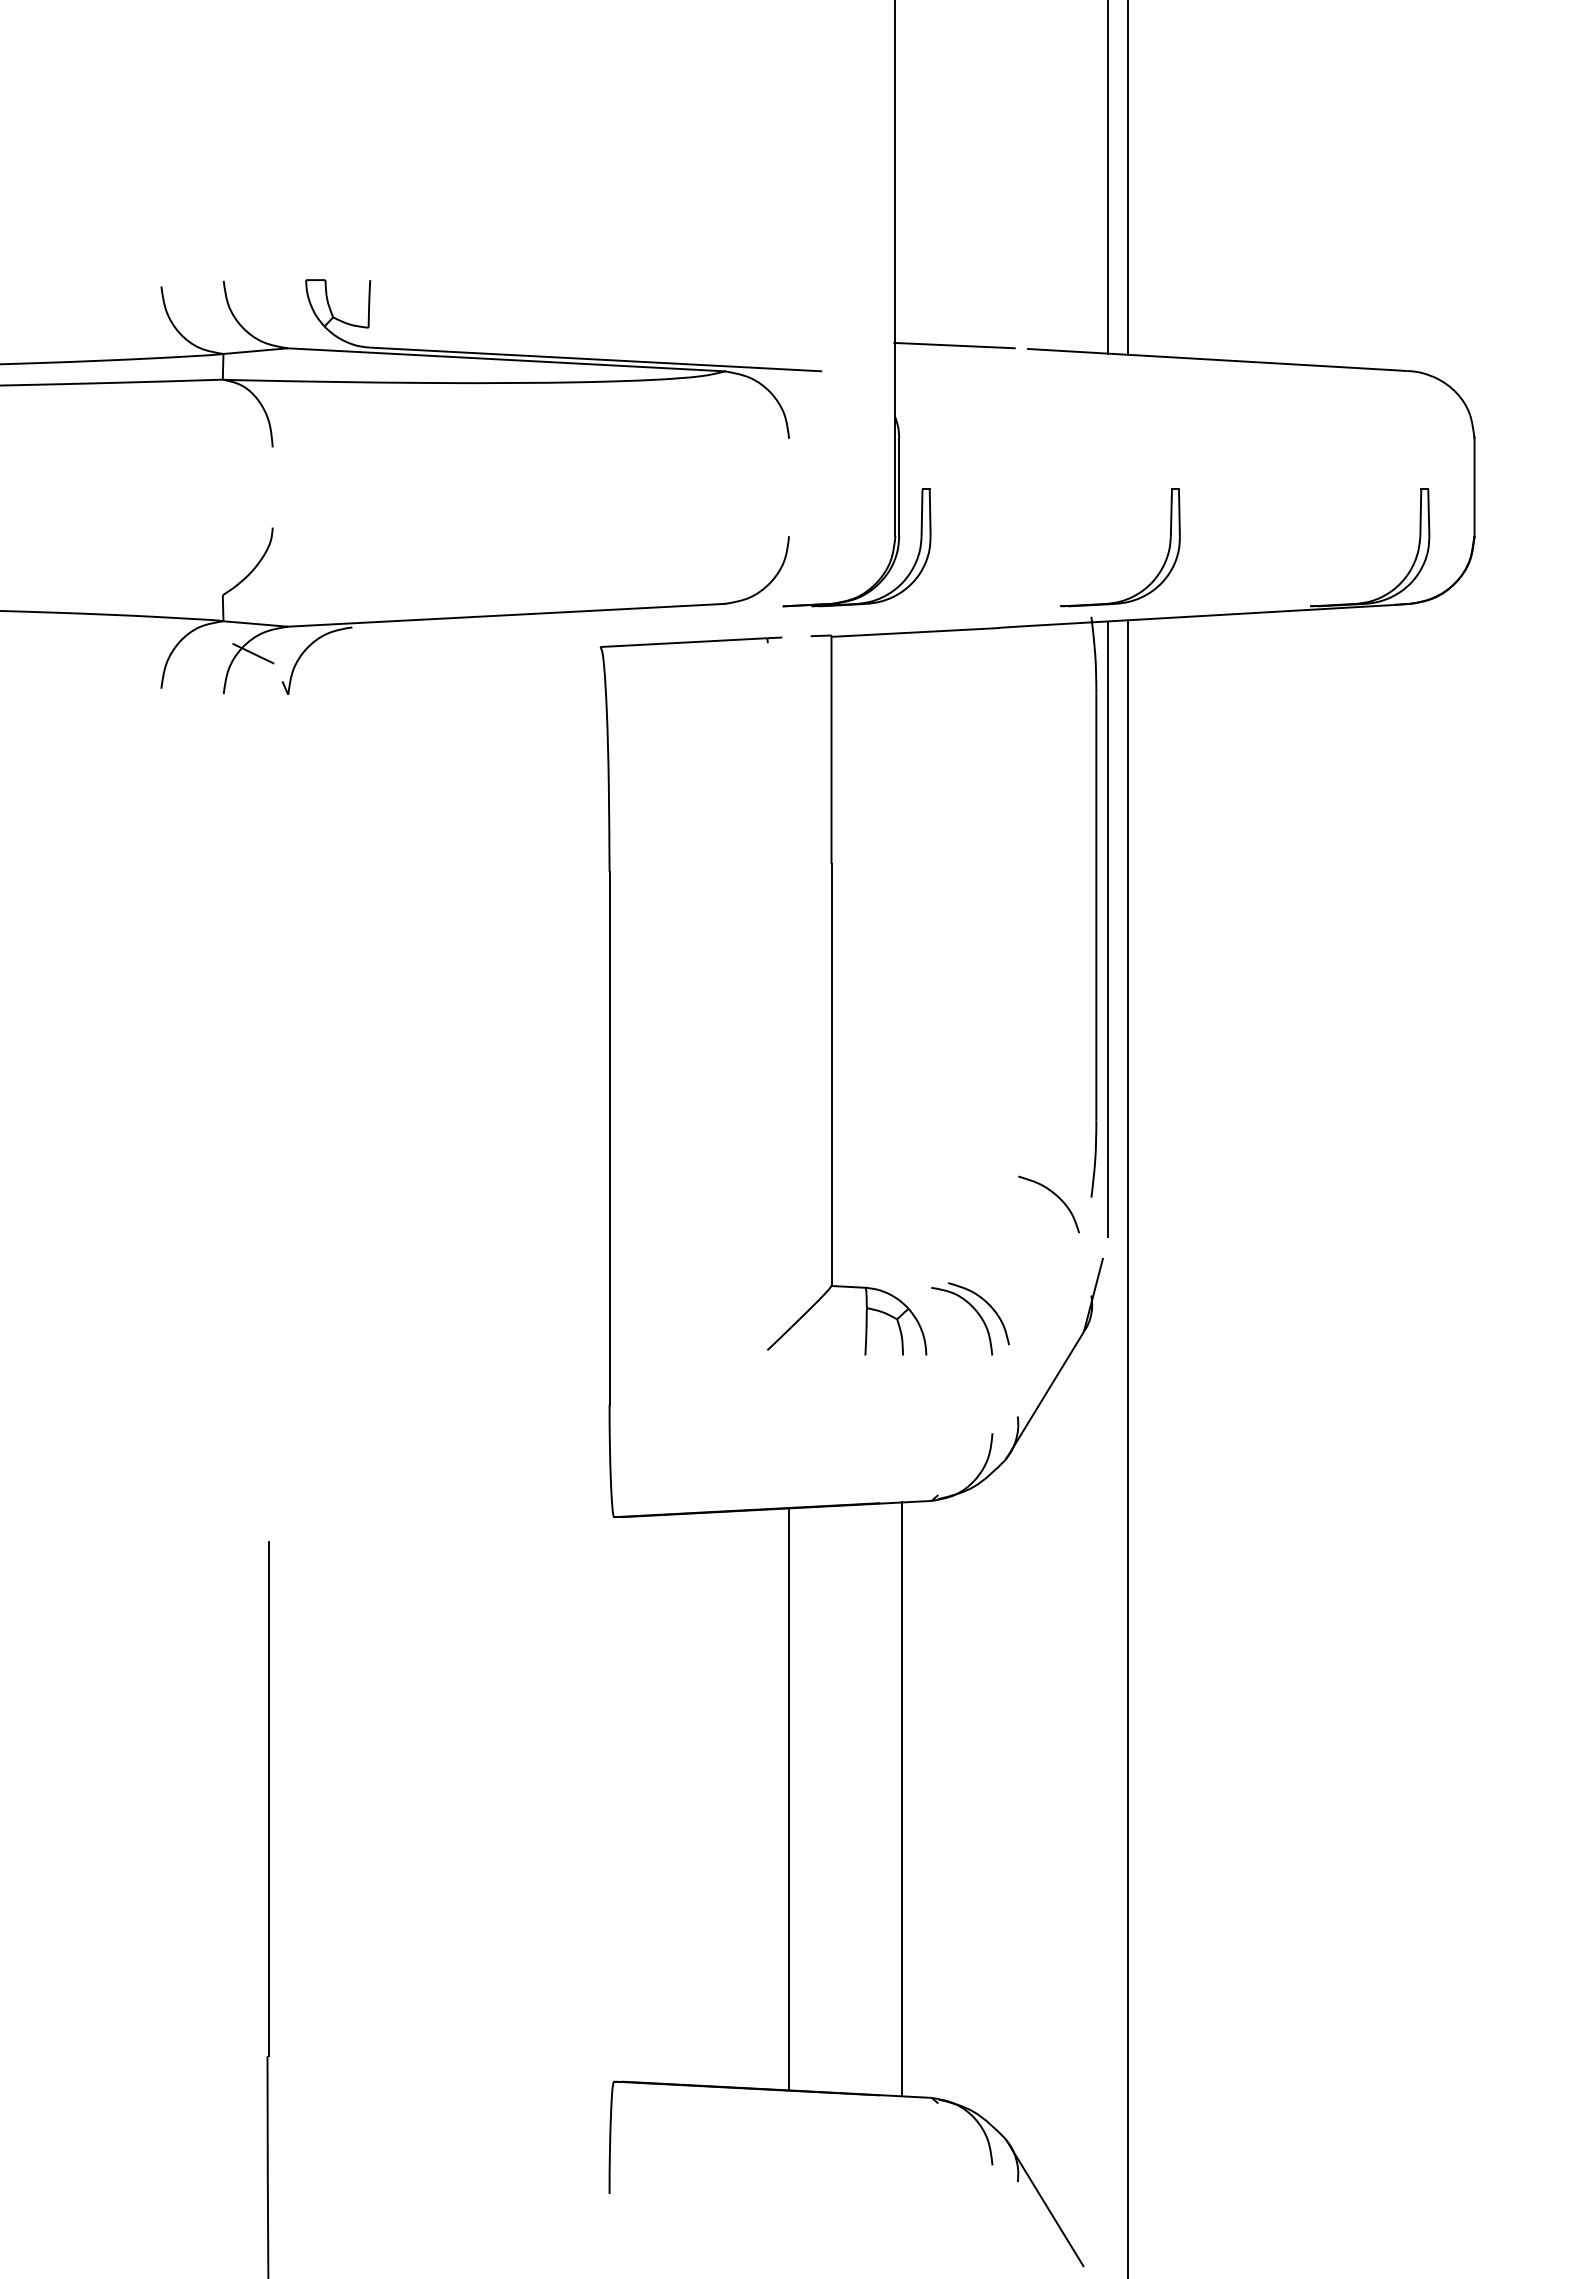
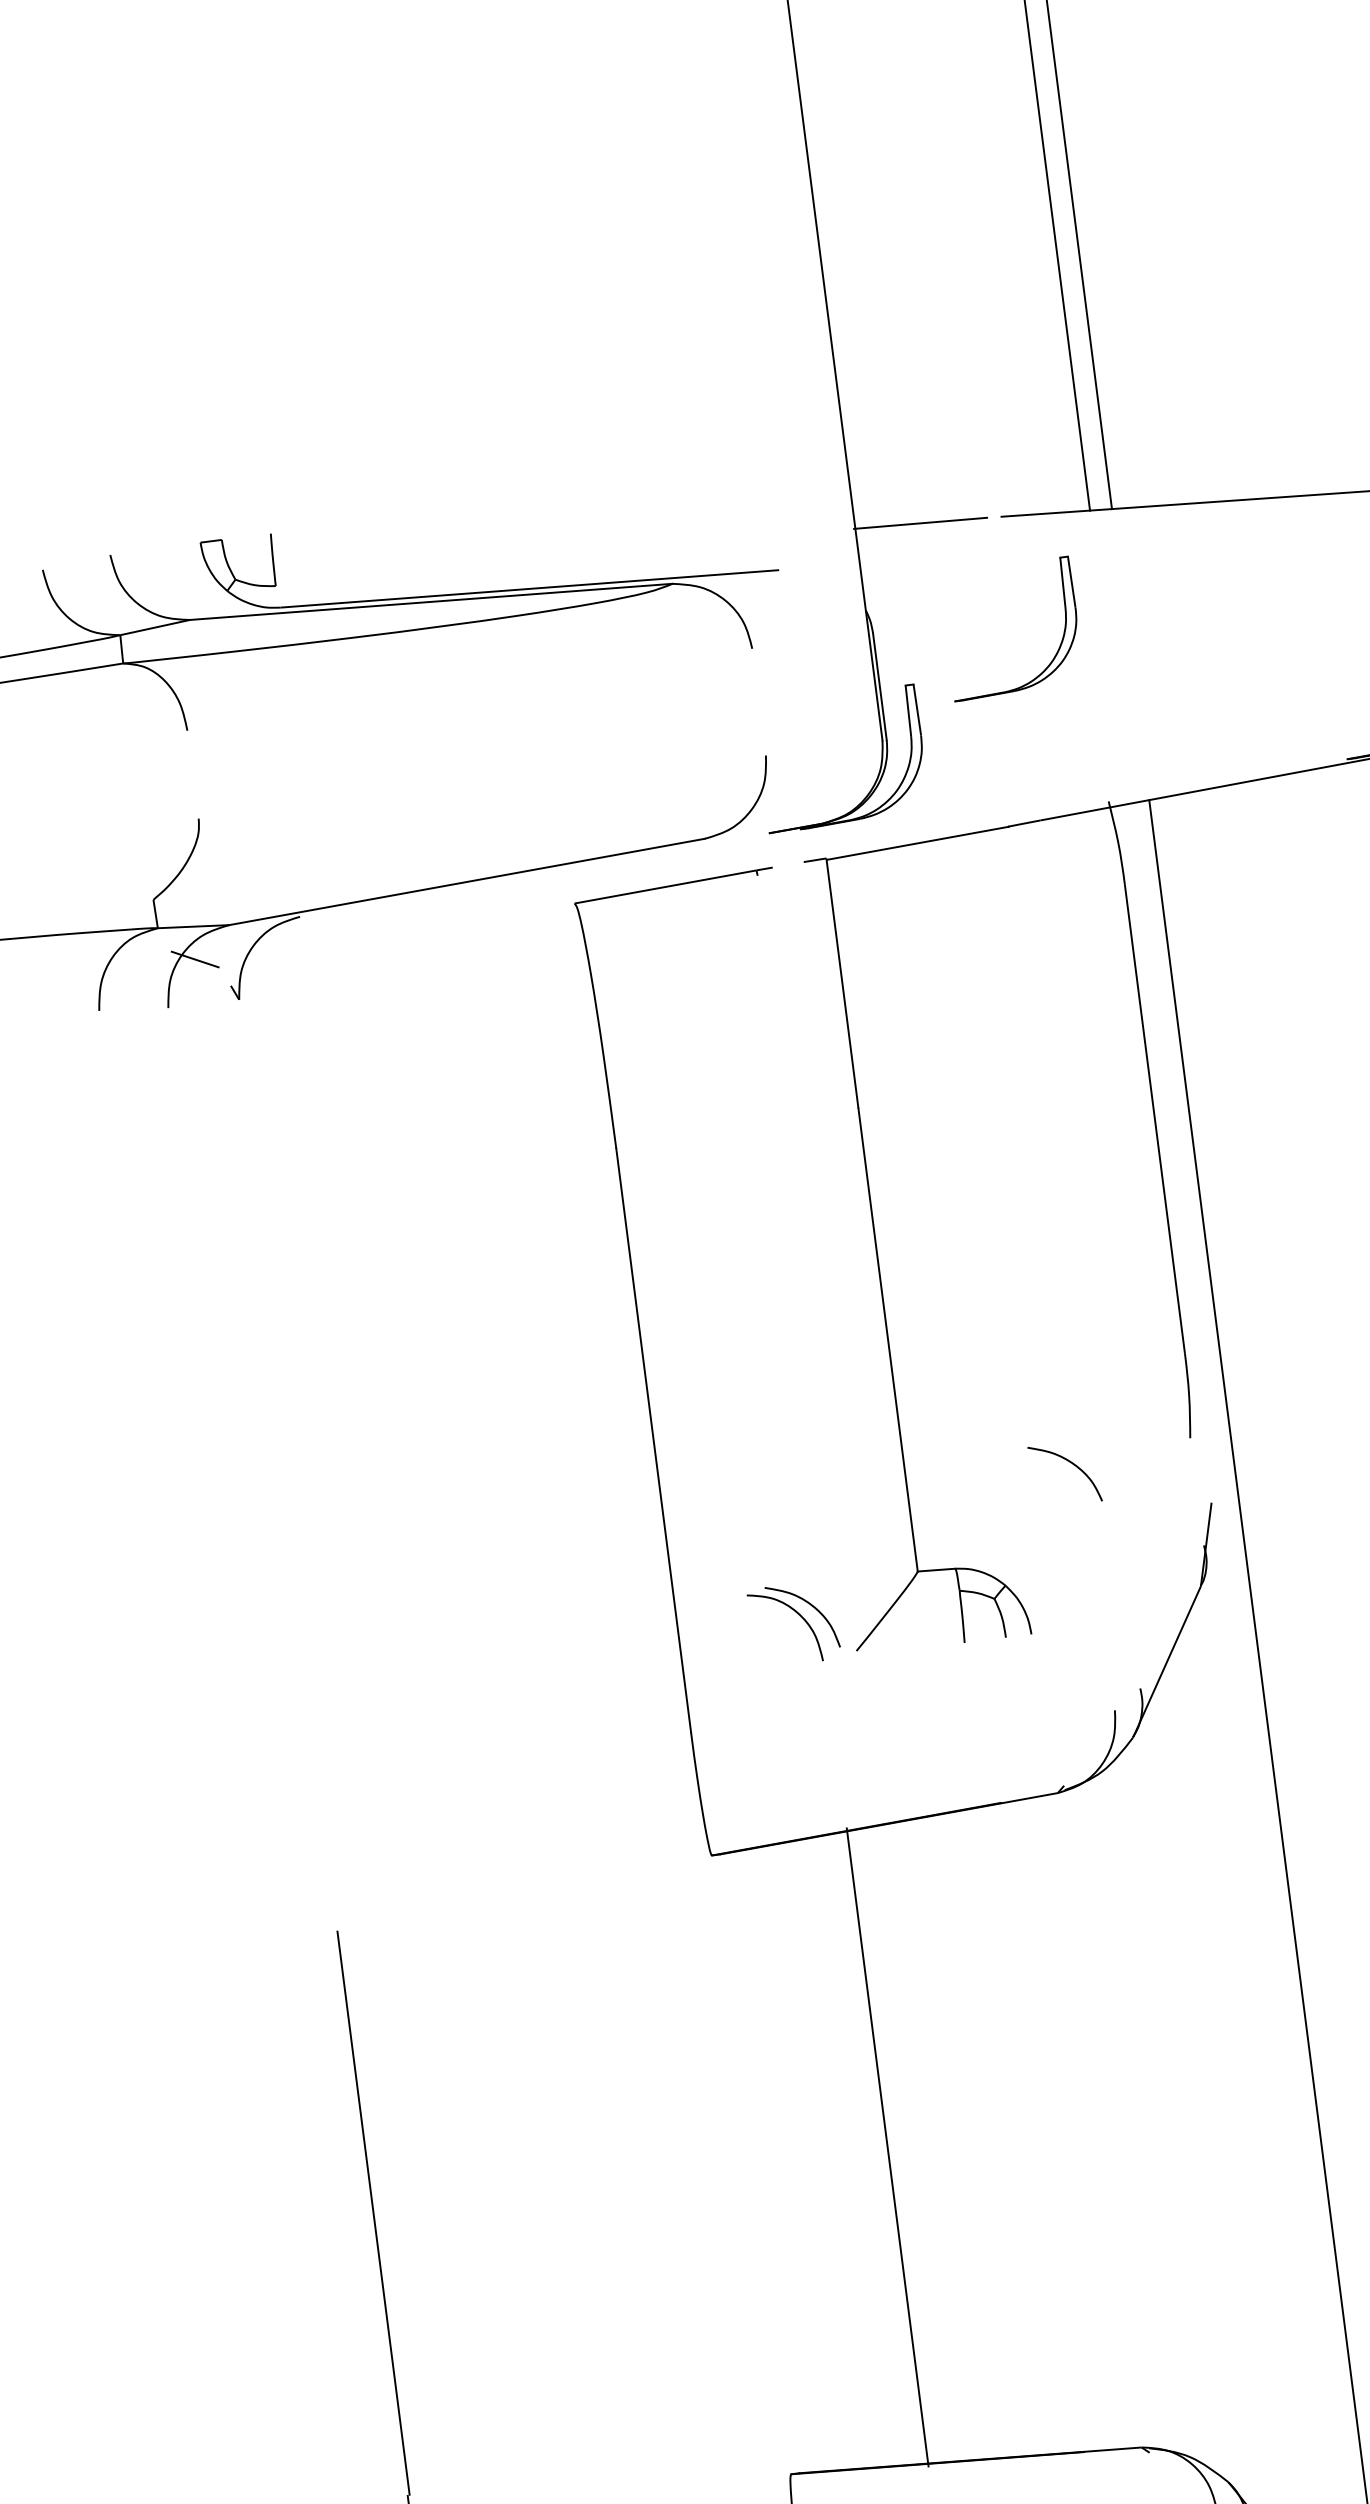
part: (1155, 576) -> (1054, 655), moved
line: (1108, 929) -> (1171, 1141), removed
curve: (1053, 1194) -> (1068, 1462), moved
part: (977, 1314) -> (801, 1618), moved
line: (789, 1799) -> (887, 2147), moved
line: (902, 1799) -> (1067, 2124), removed

